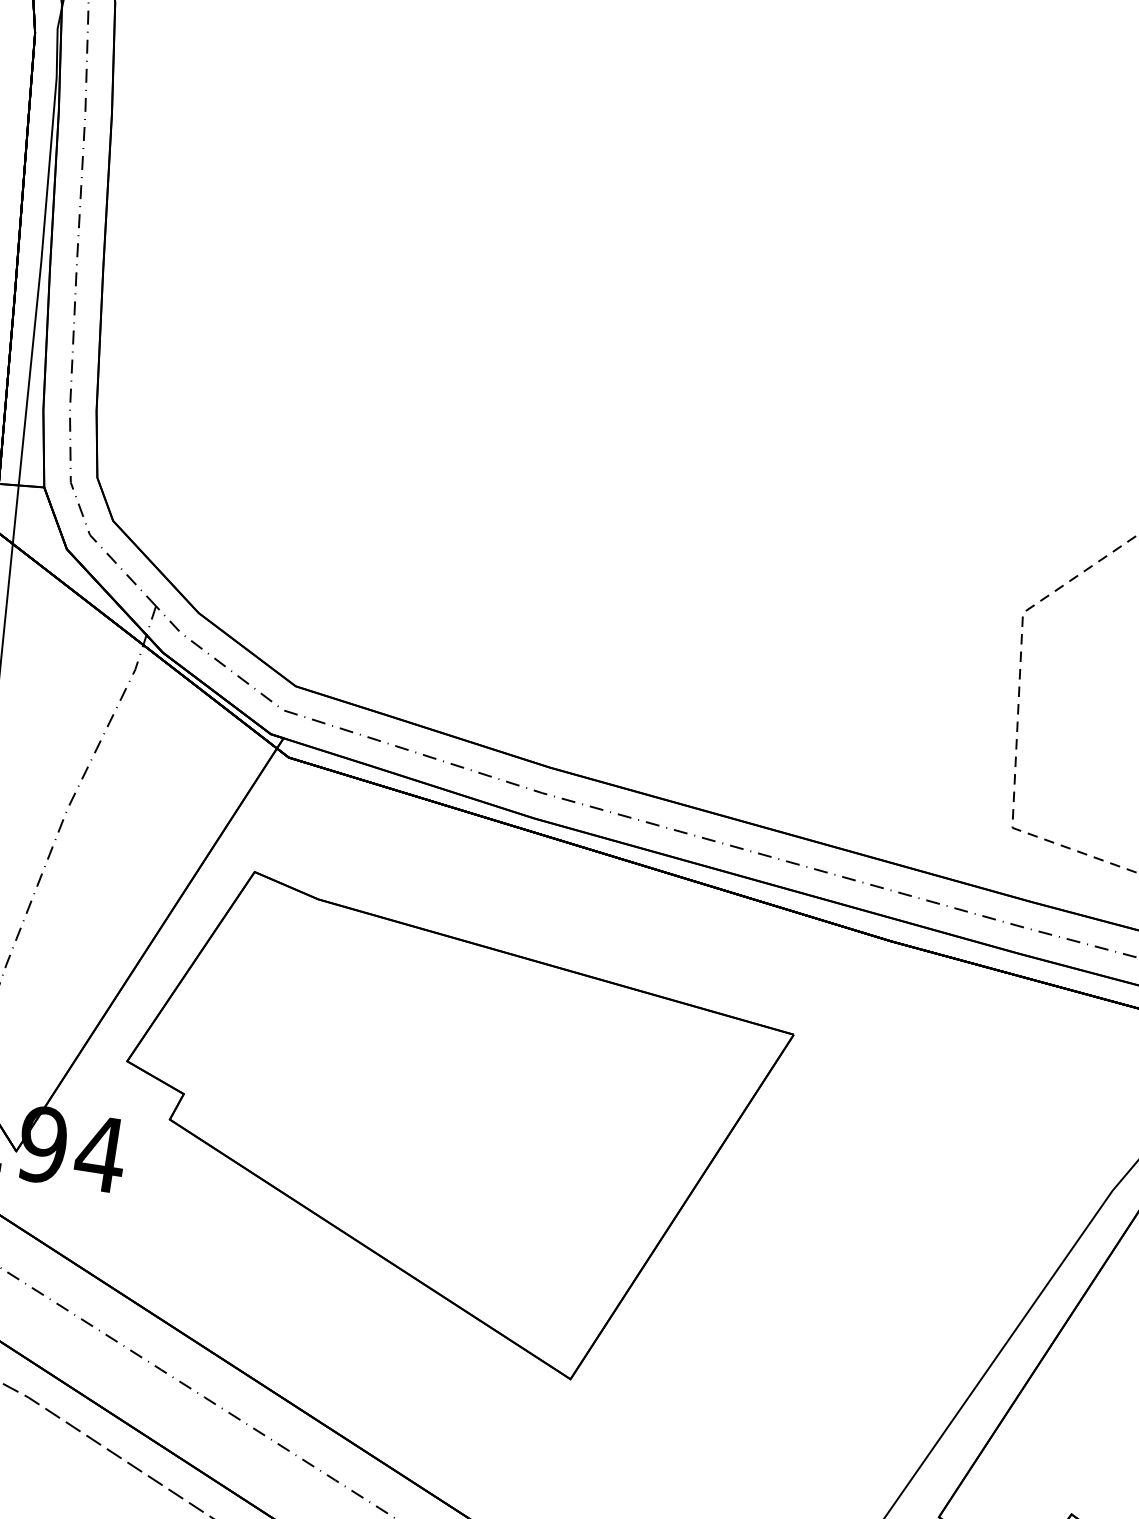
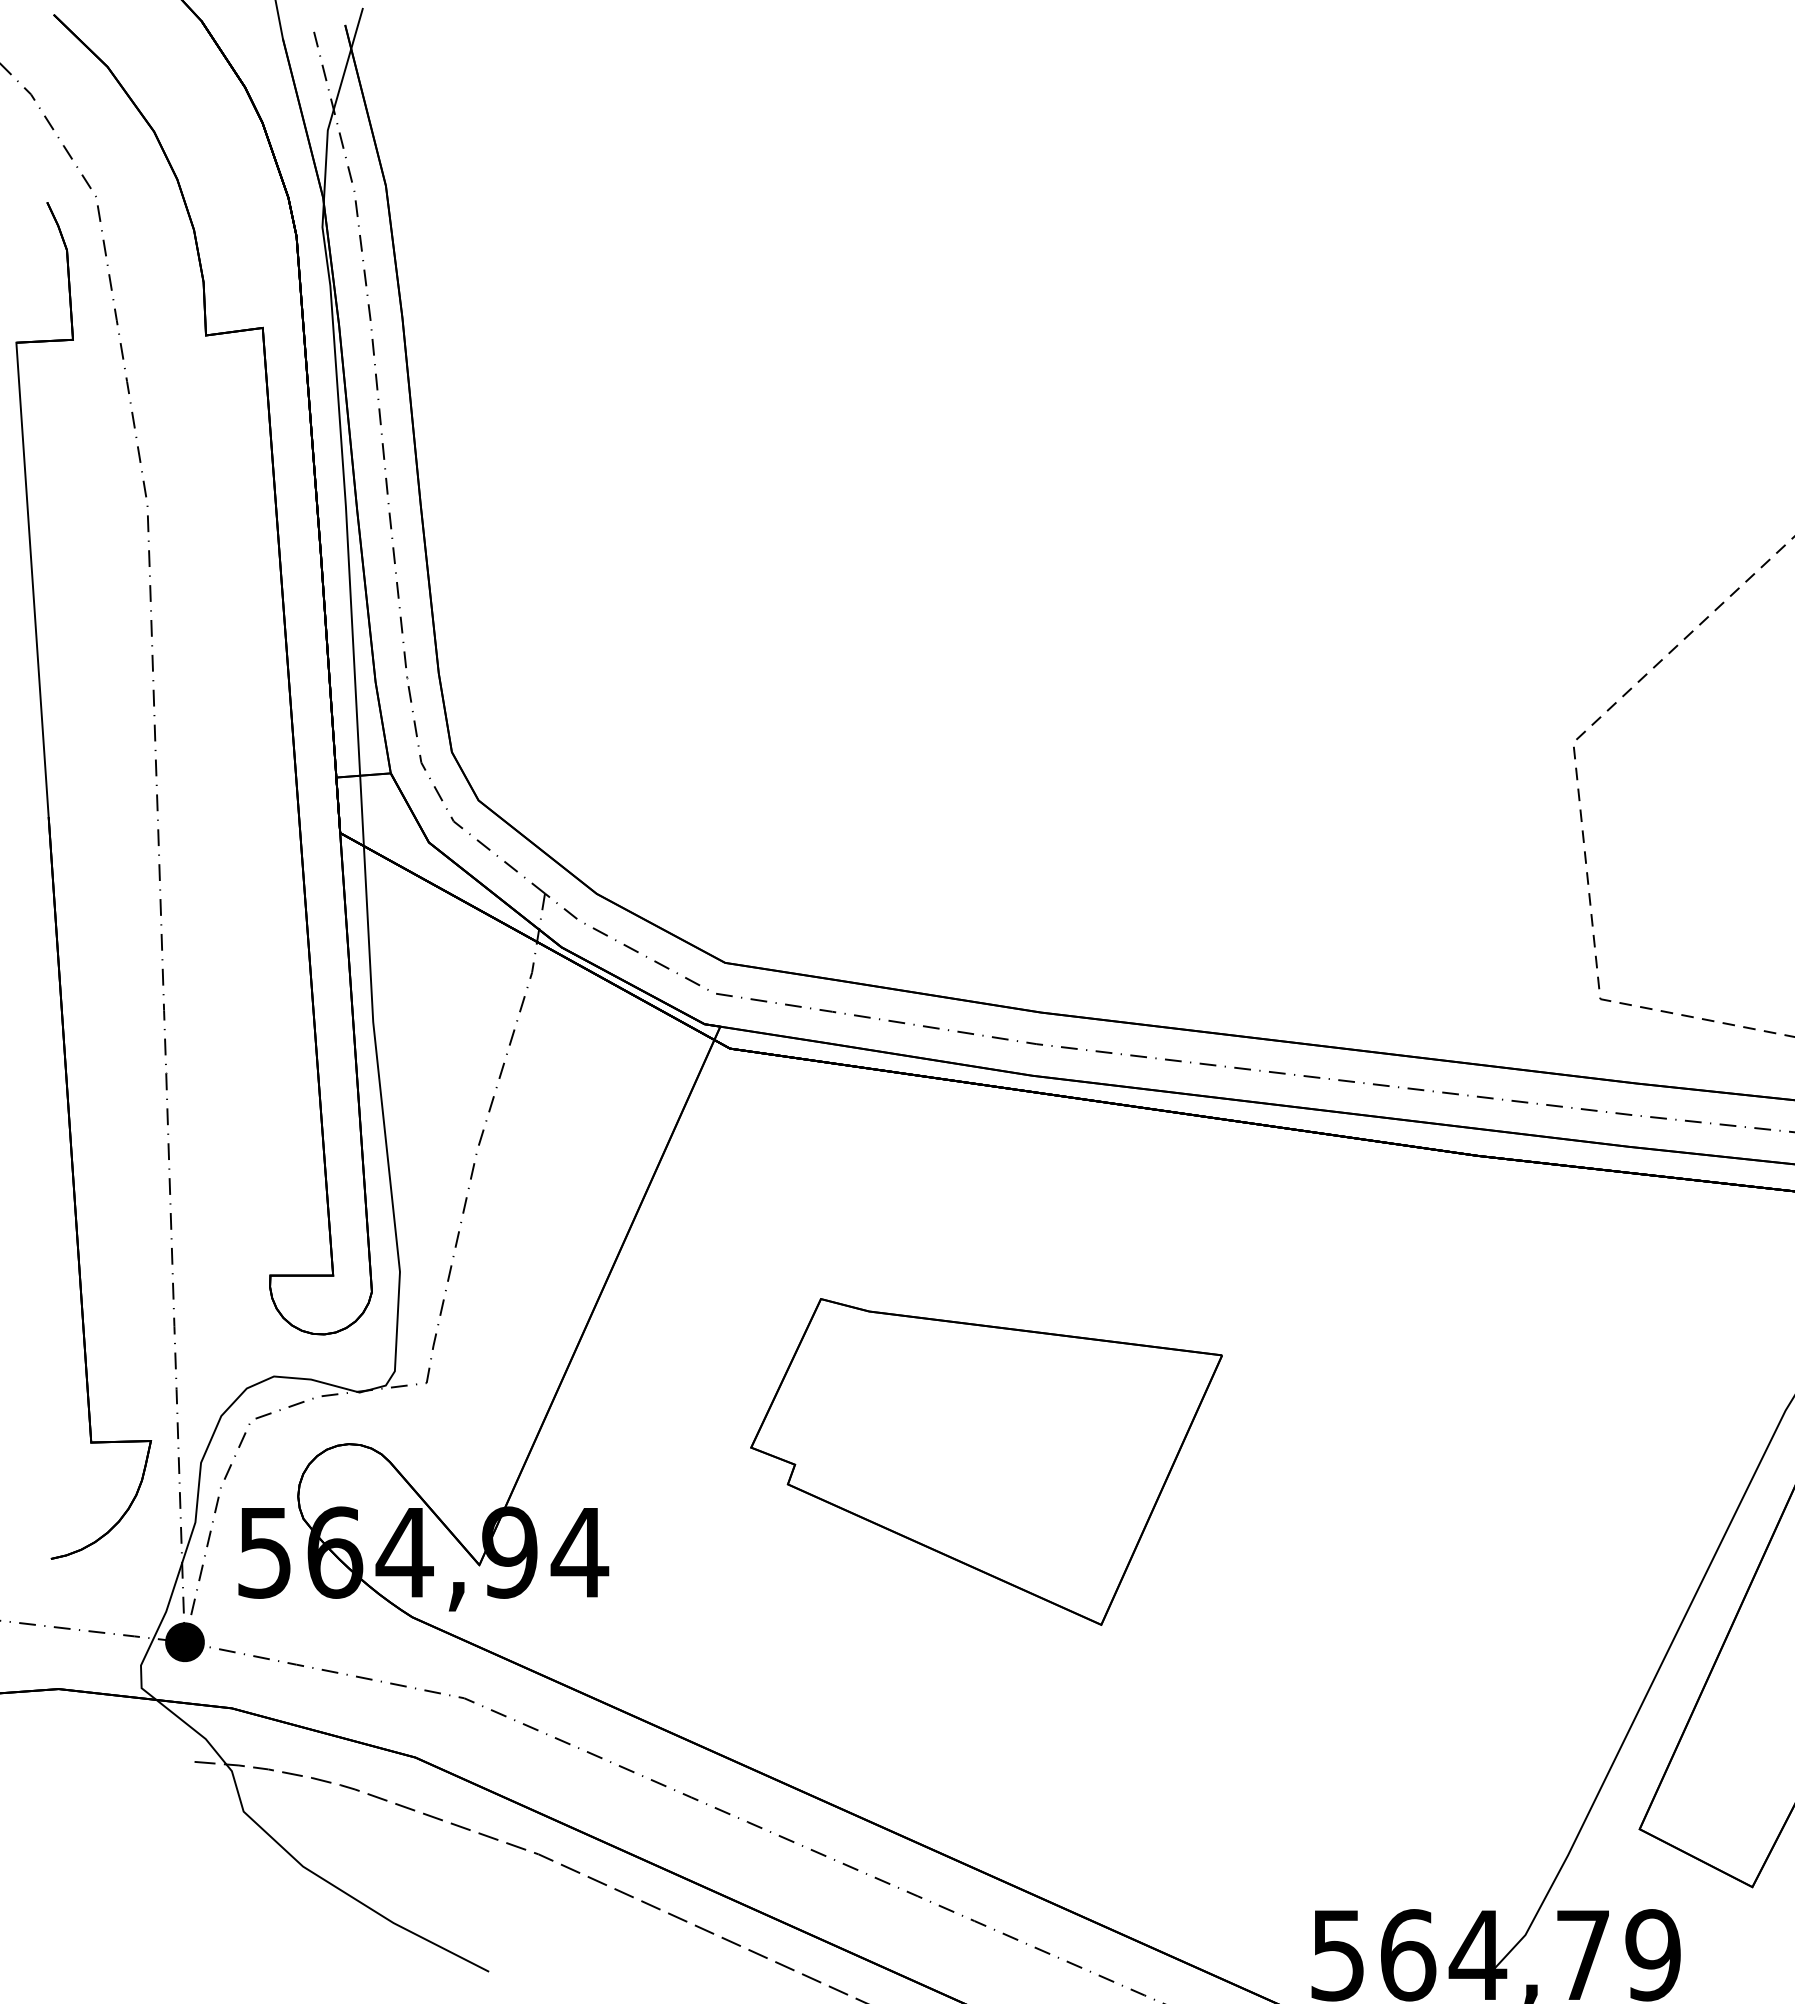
part: (447, 1130) -> (986, 1461), size x0.6

